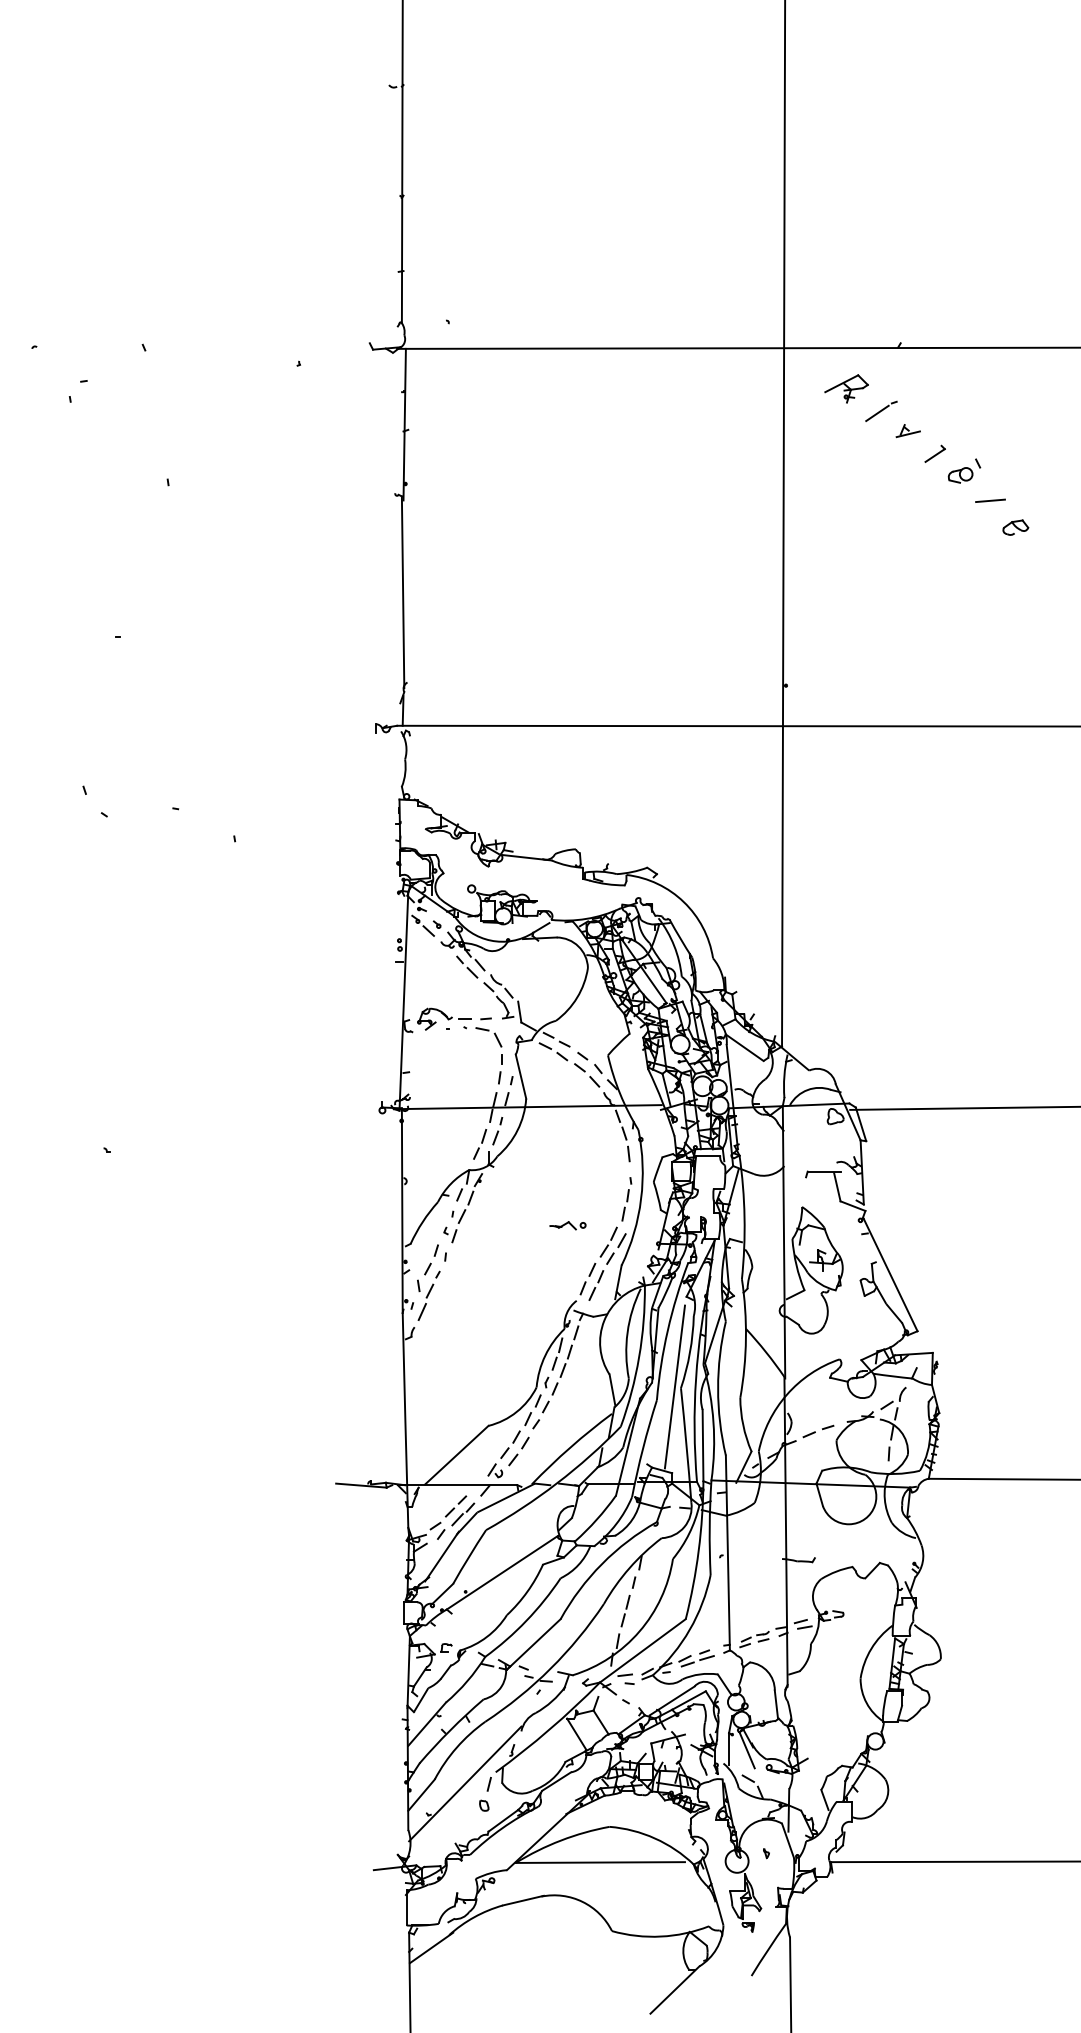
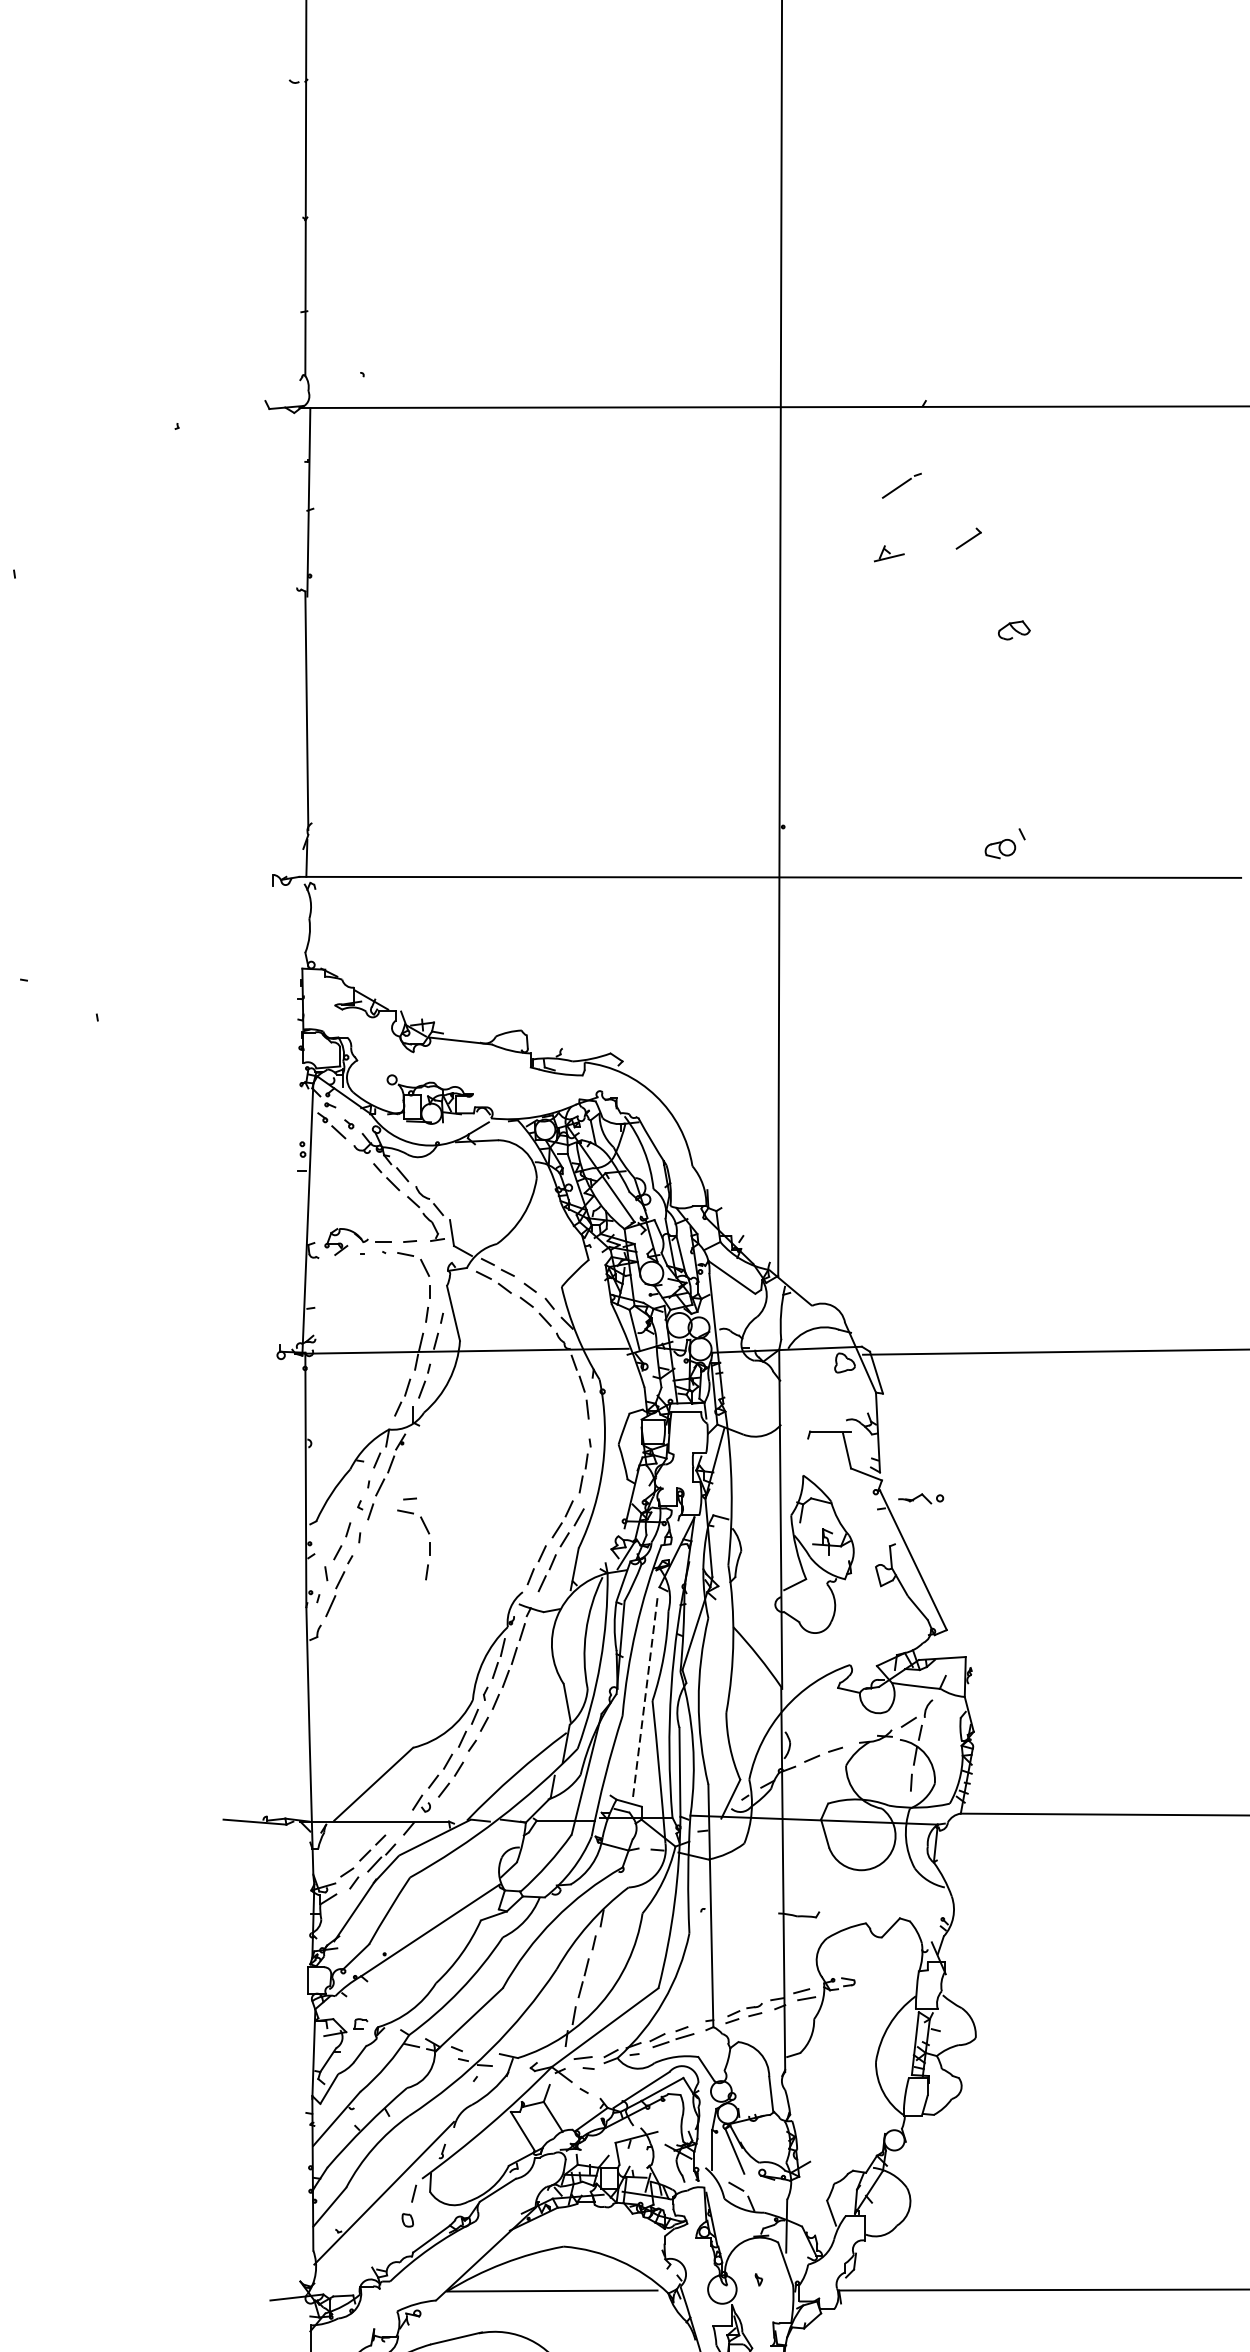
part: (846, 388) -> (858, 457), removed
part: (907, 431) -> (888, 554), moved
part: (964, 470) -> (1005, 842), moved
line: (990, 500) -> (1037, 596), removed
part: (1015, 527) -> (1013, 630), moved
part: (567, 1225) -> (920, 1498), moved
part: (499, 1252) -> (426, 1532), added
line: (674, 1387) -> (644, 1700), solid -> dashed

